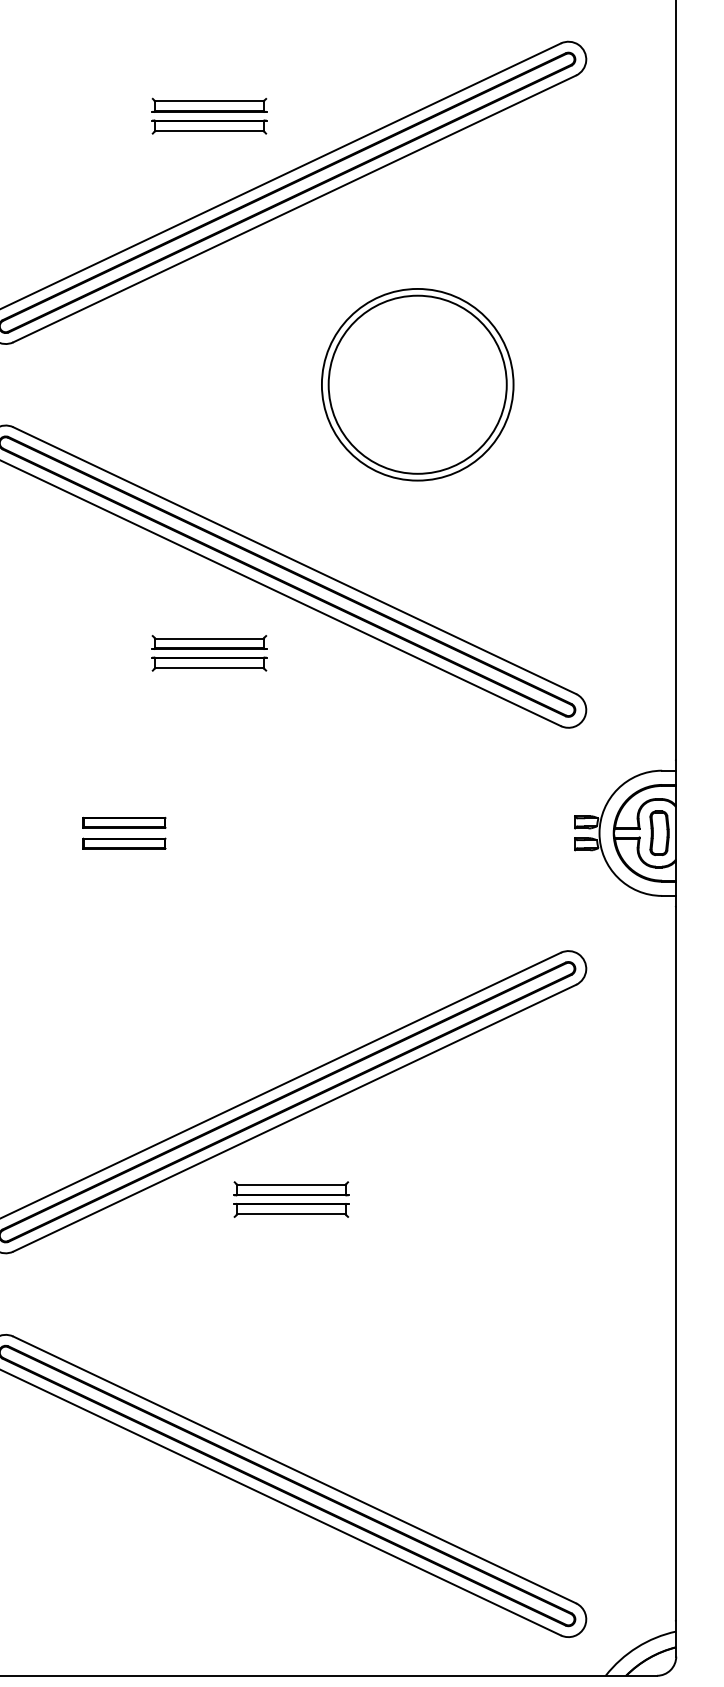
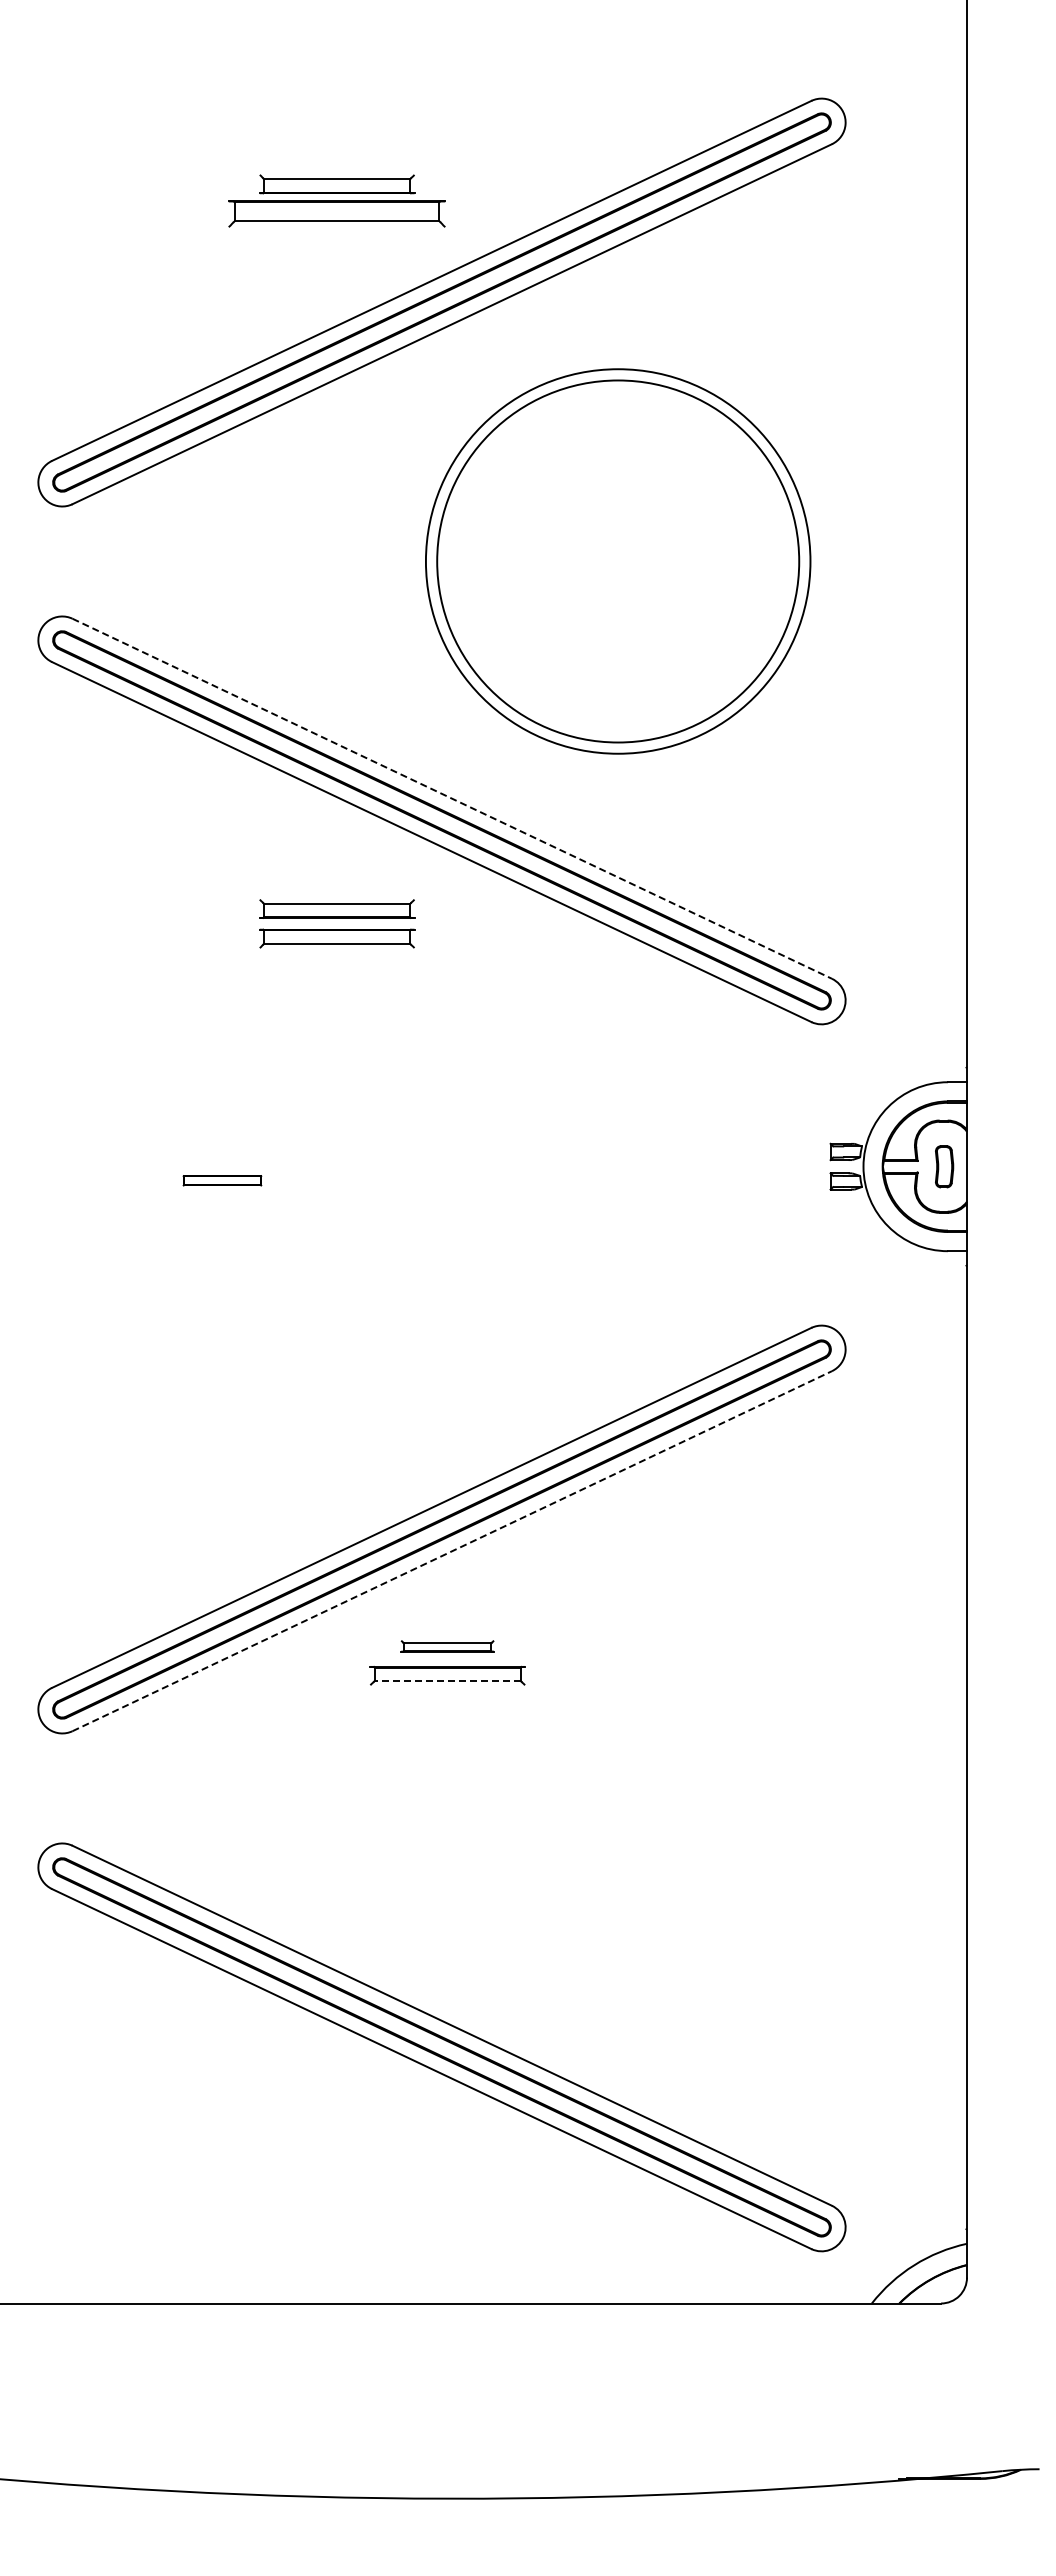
part: (209, 126) -> (337, 213), size x1.4
circle: (417, 384) -> (617, 561), size x1.4
circle: (417, 384) -> (618, 561), size x1.6
line: (294, 560) -> (452, 798), solid -> dashed
part: (124, 822) -> (222, 1152), removed
part: (659, 833) -> (944, 1166), size x0.7
part: (124, 843) -> (222, 1180), size x0.7
line: (294, 1117) -> (452, 1550), solid -> dashed
part: (291, 1188) -> (447, 1646), size x0.6
line: (291, 1214) -> (447, 1681), solid -> dashed

